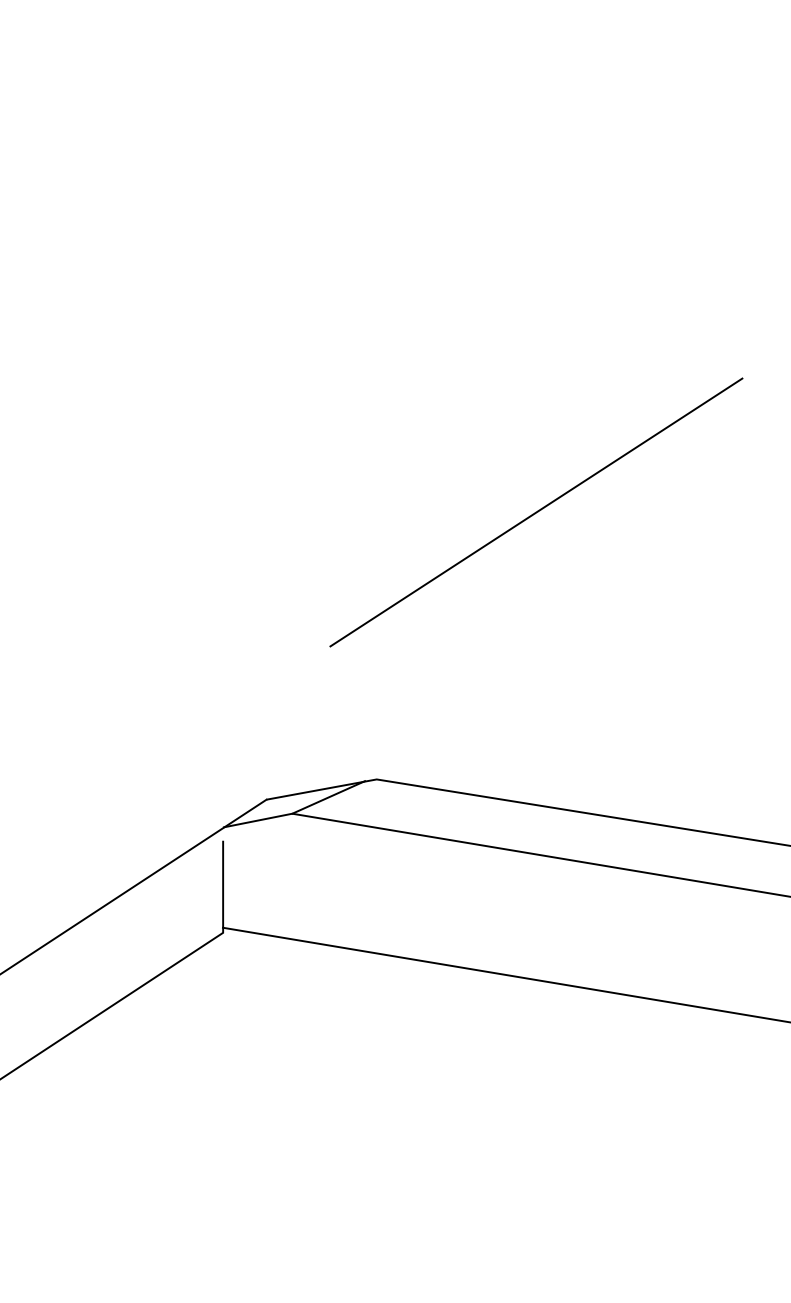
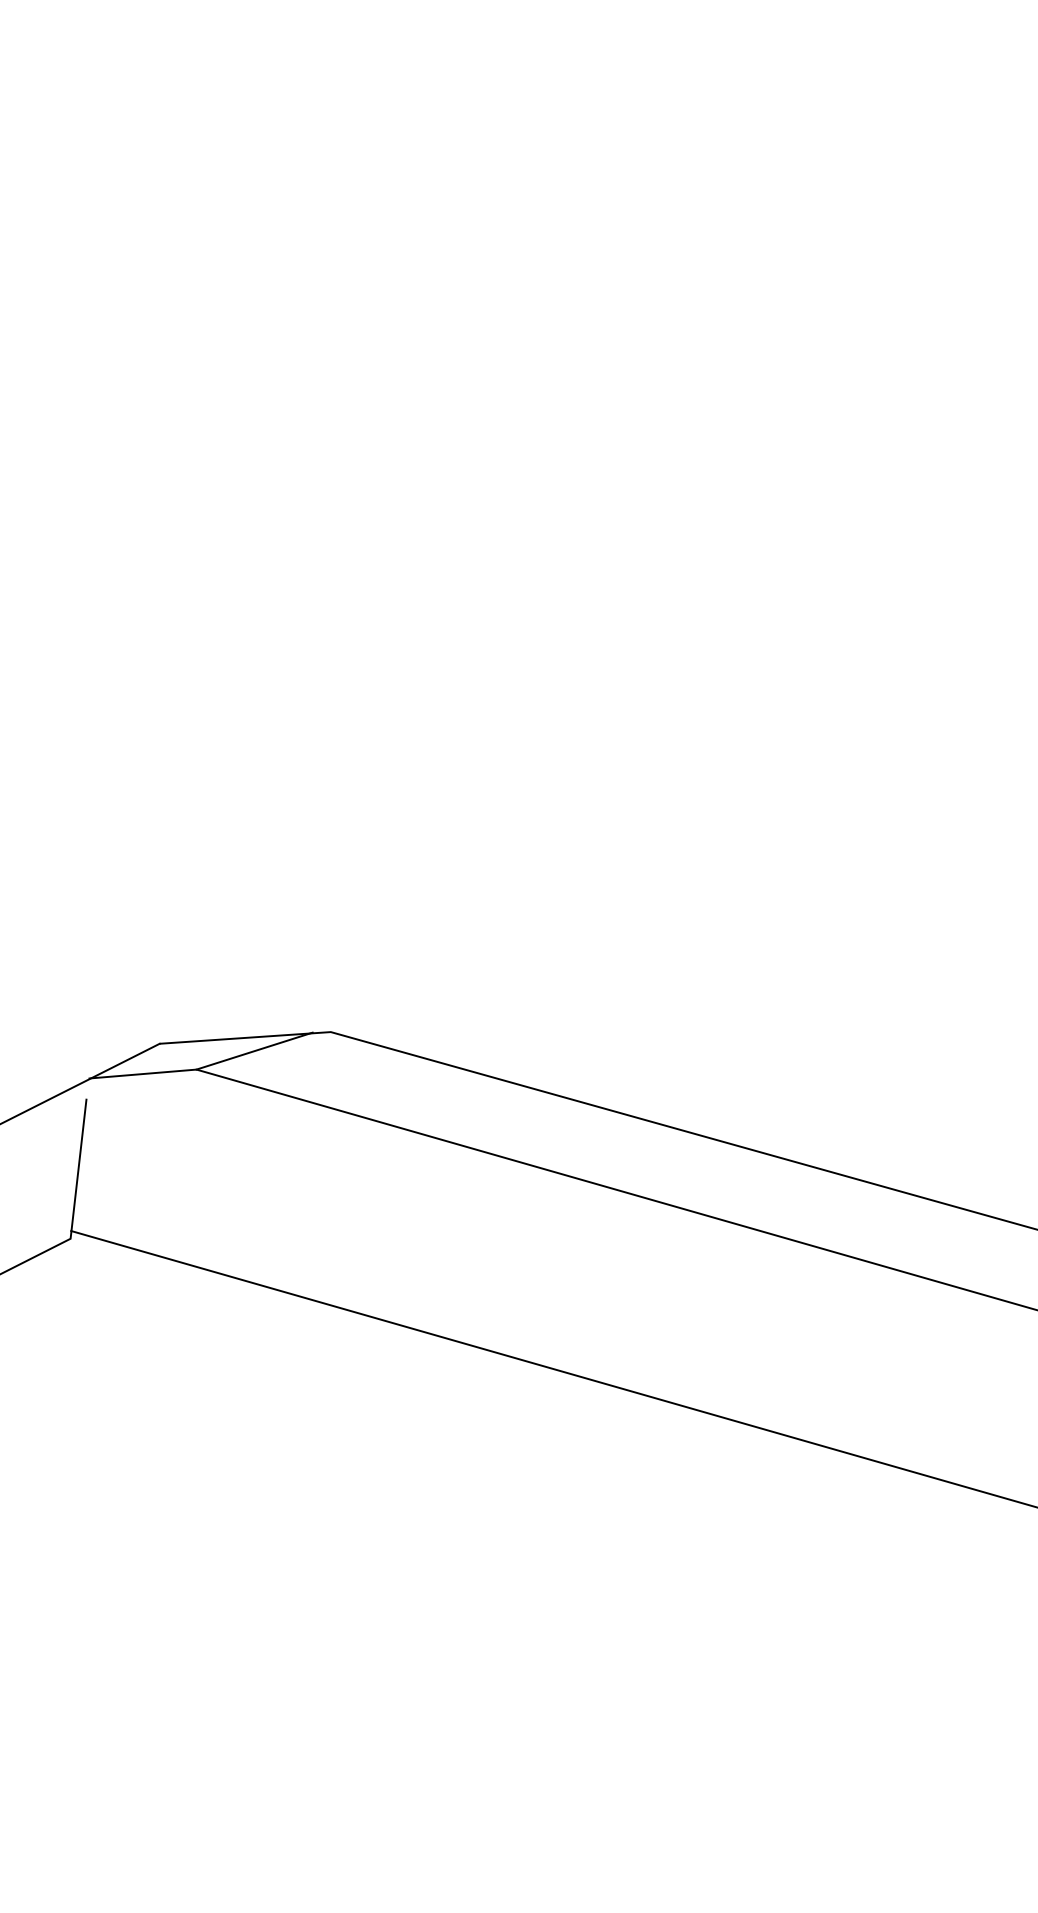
line: (536, 512) -> (620, 653), removed

